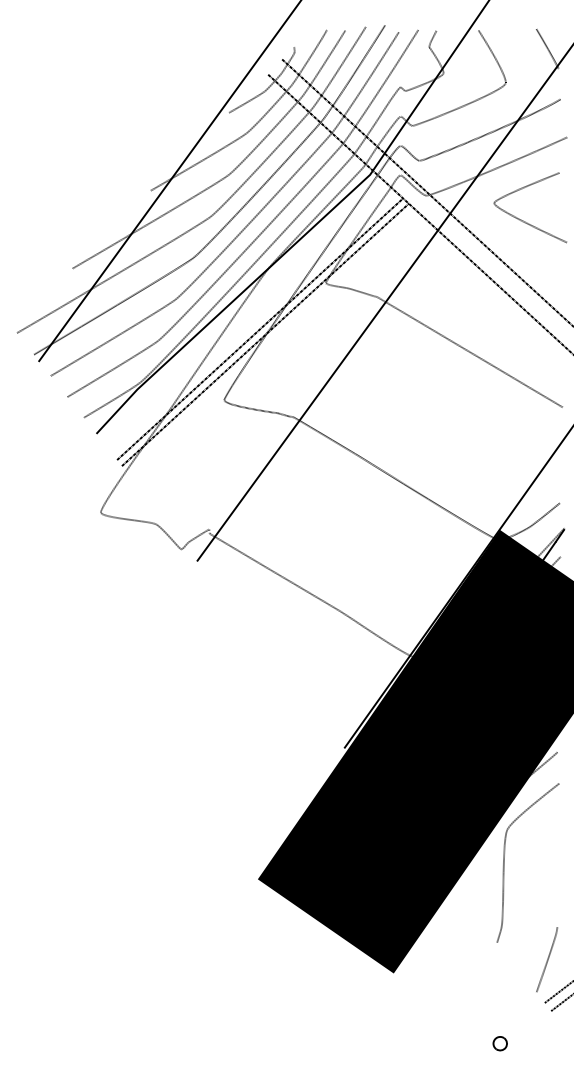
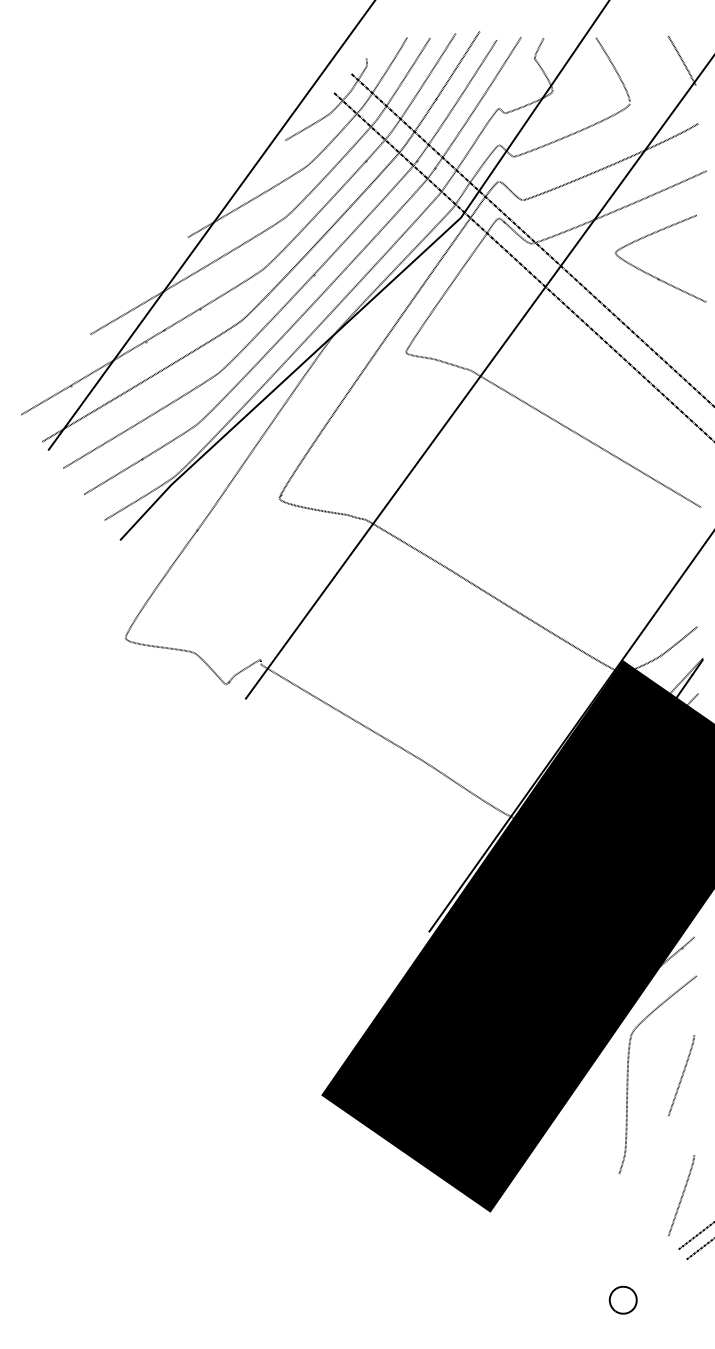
line: (259, 329) -> (323, 410), removed
line: (265, 334) -> (330, 416), removed
curve: (547, 863) -> (681, 1075), added
part: (499, 1043) -> (622, 1299), size x1.6

